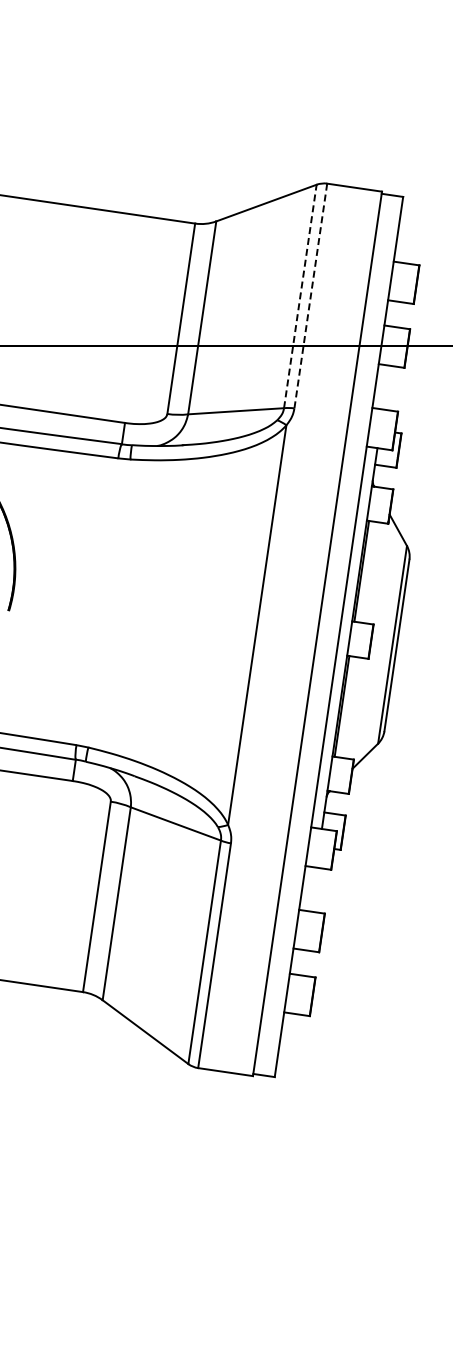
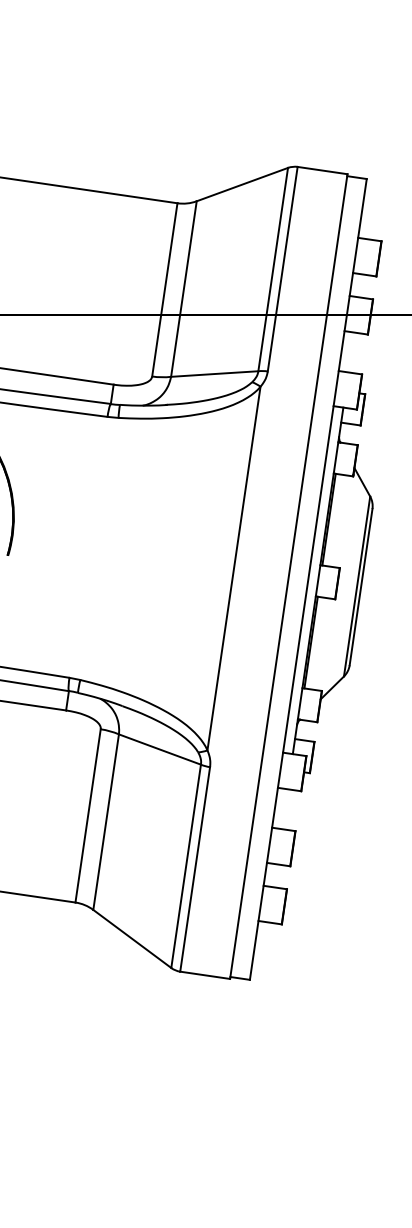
line: (300, 296) -> (273, 269), dashed -> solid
line: (310, 296) -> (282, 269), dashed -> solid

